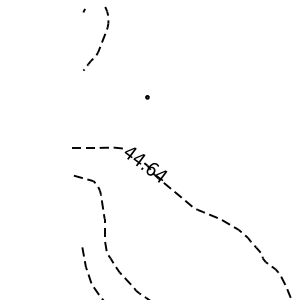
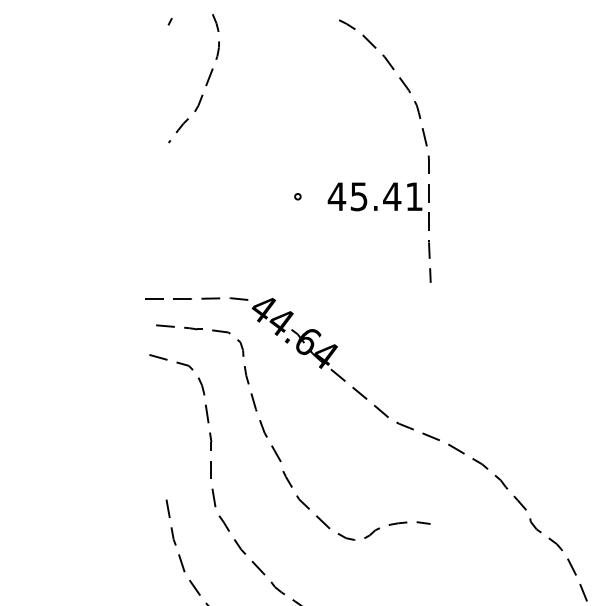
part: (194, 90) -> (392, 182), added
curve: (136, 221) -> (275, 447), added

